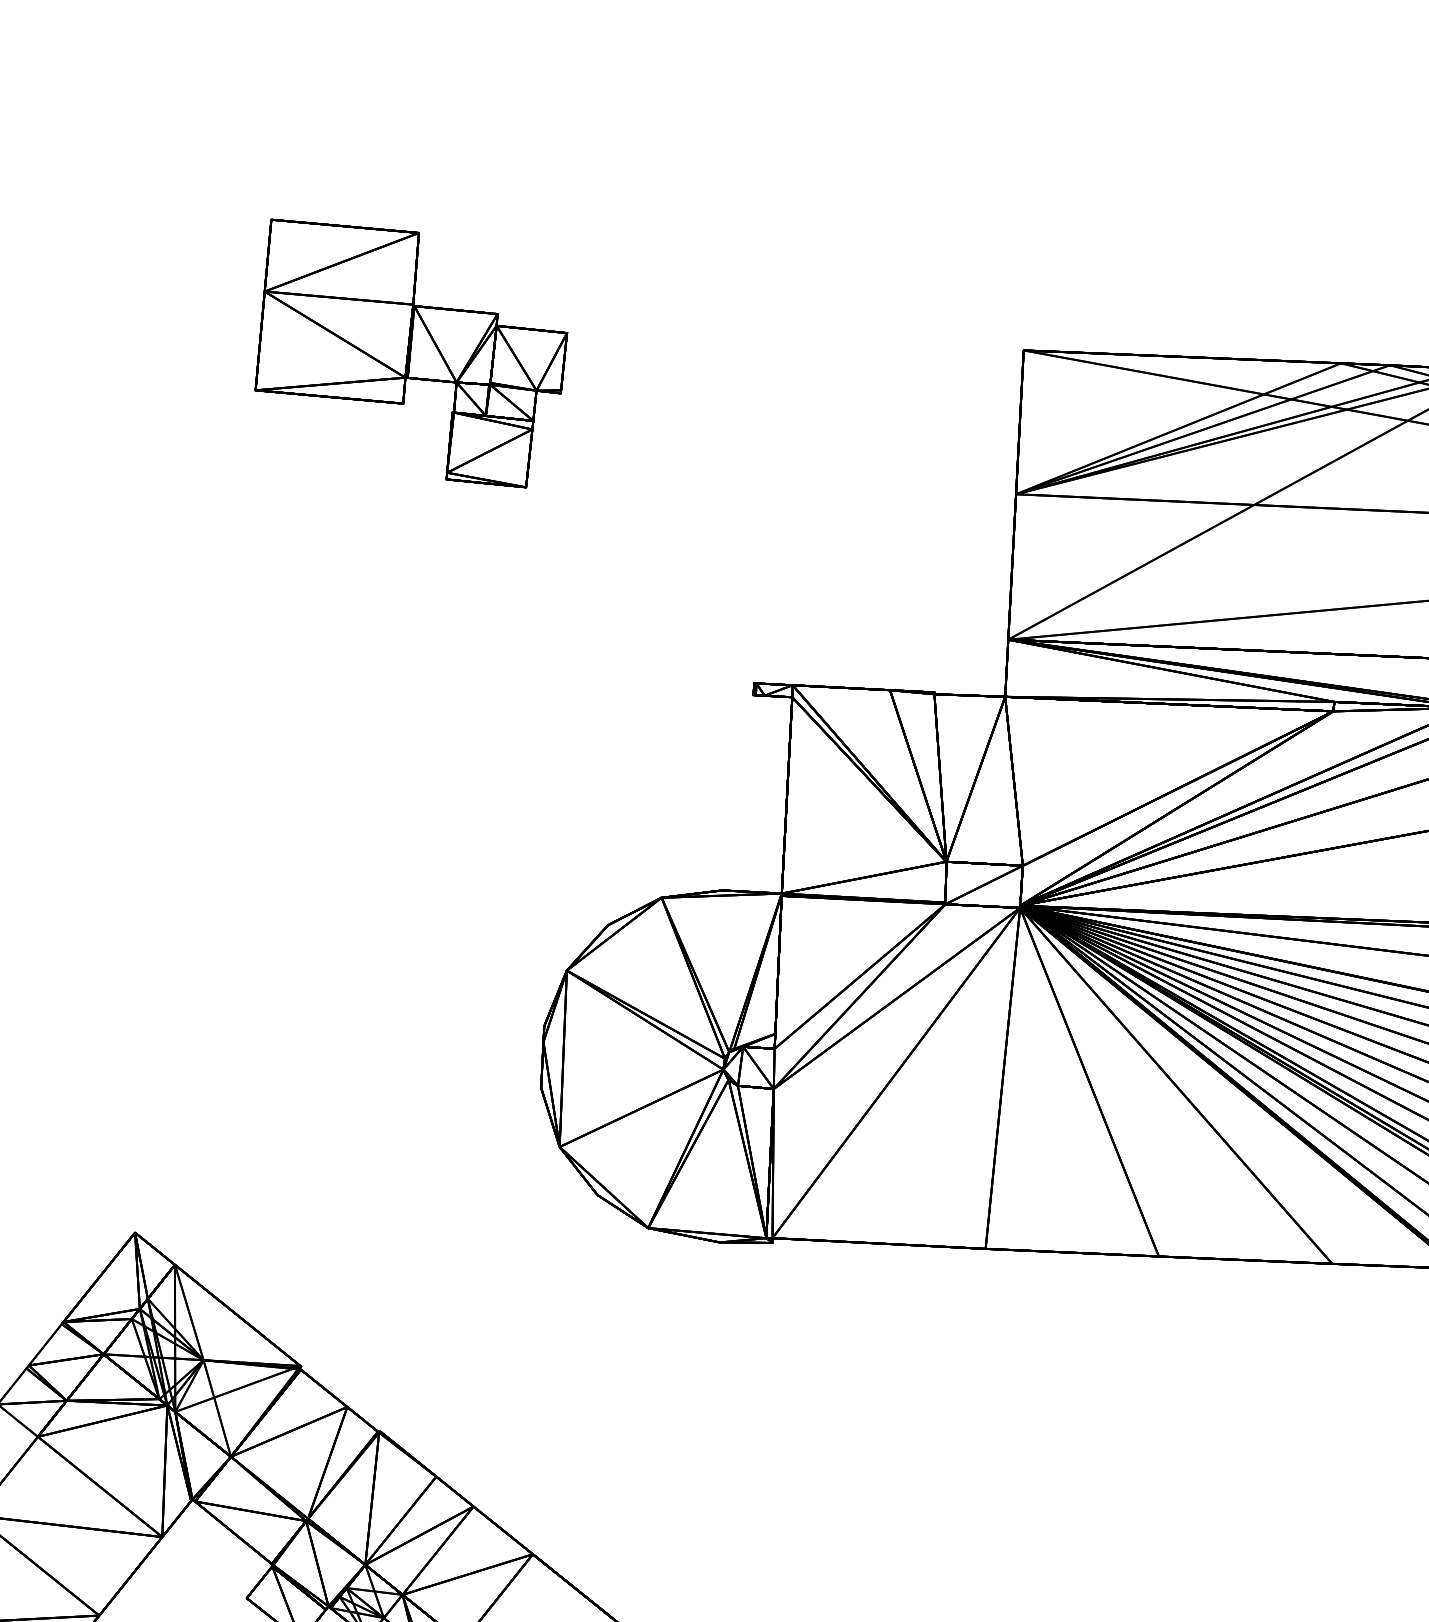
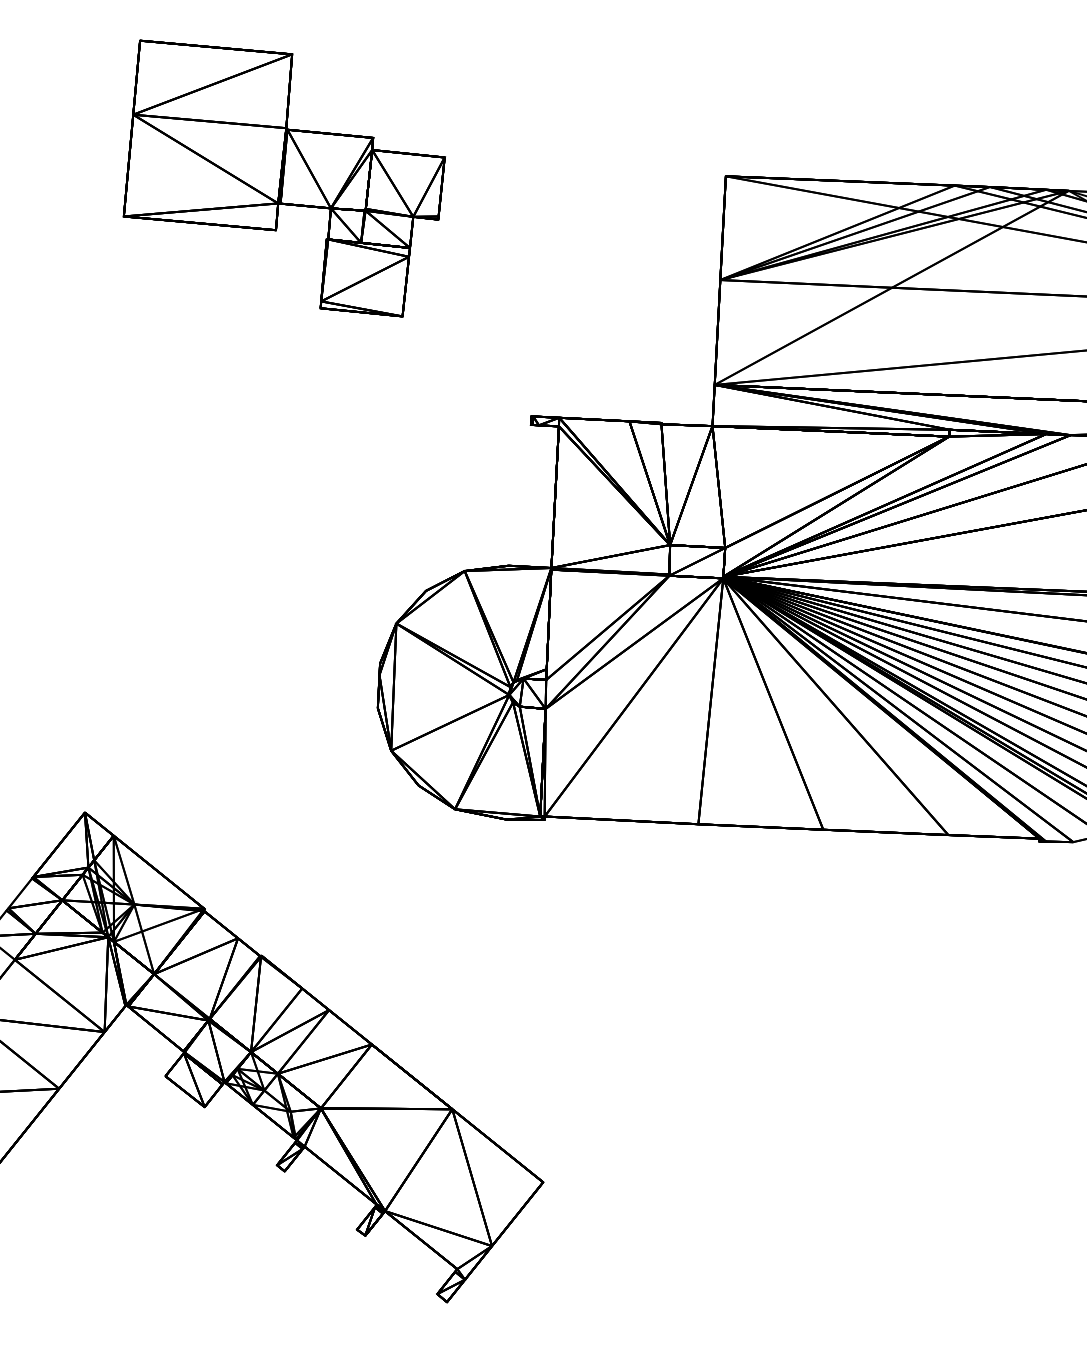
part: (410, 353) -> (283, 178), size x1.43

